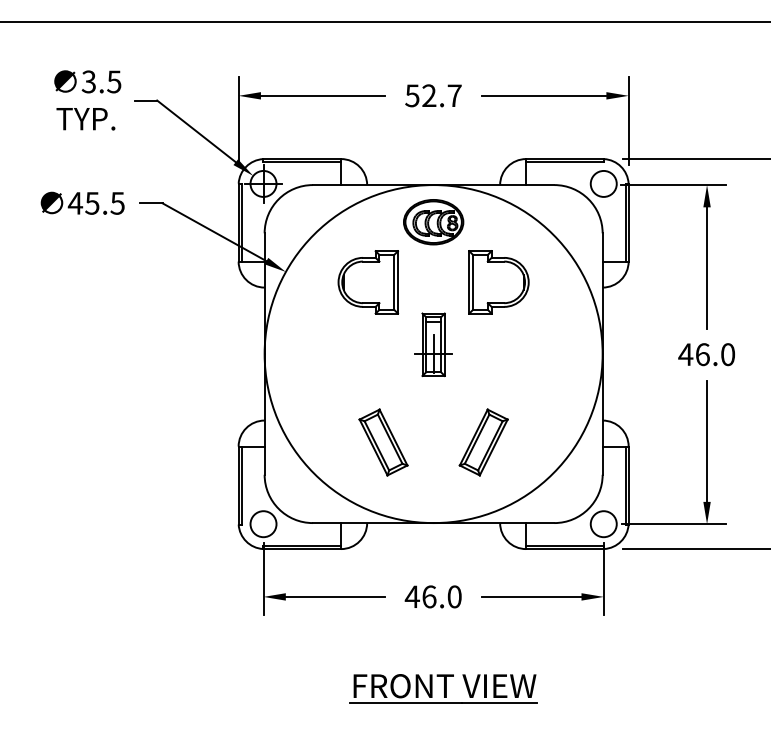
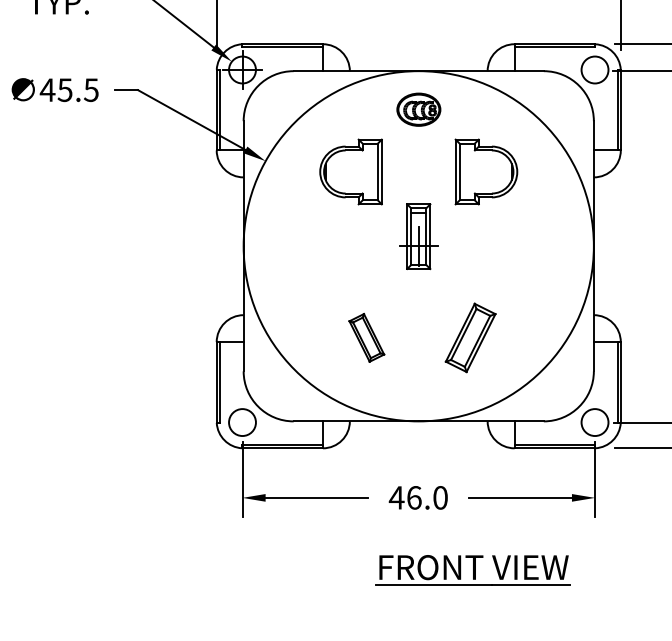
part: (433, 222) -> (418, 109), size x0.7
part: (383, 442) -> (366, 337), size x0.7
part: (443, 688) -> (472, 569), moved

